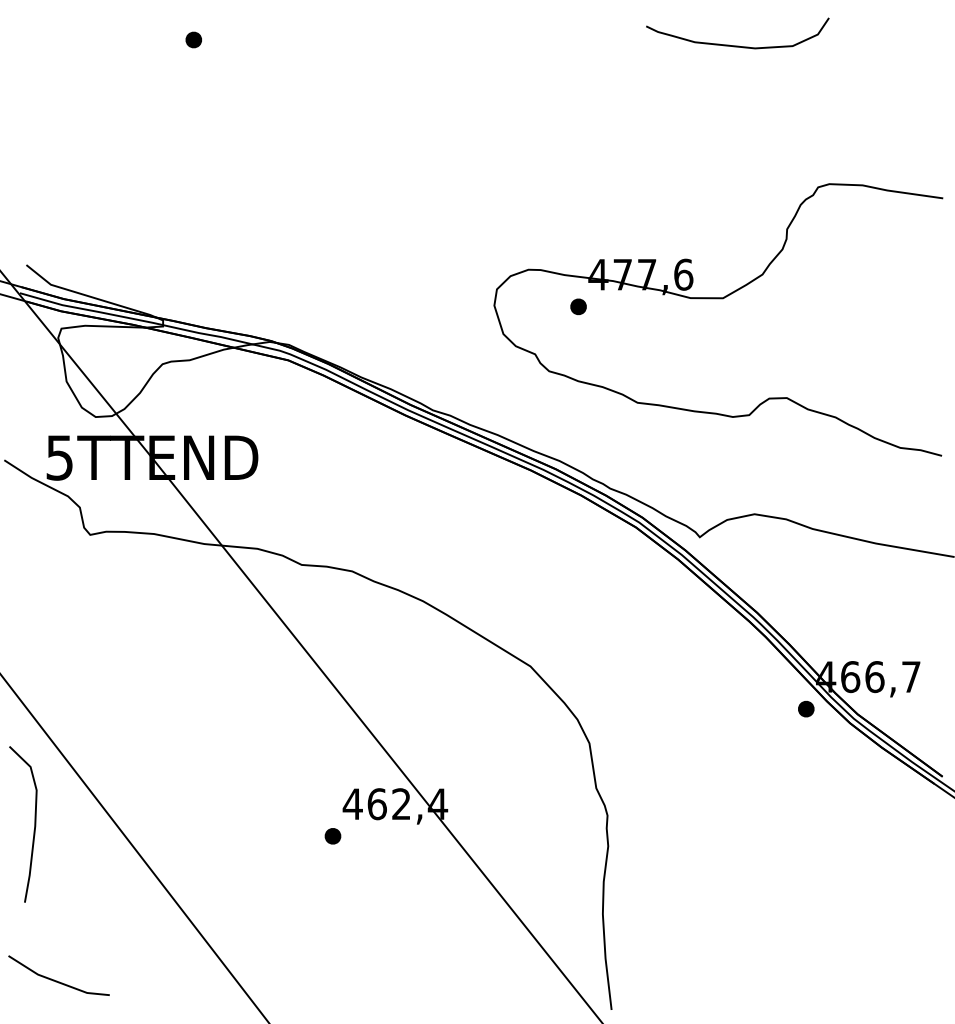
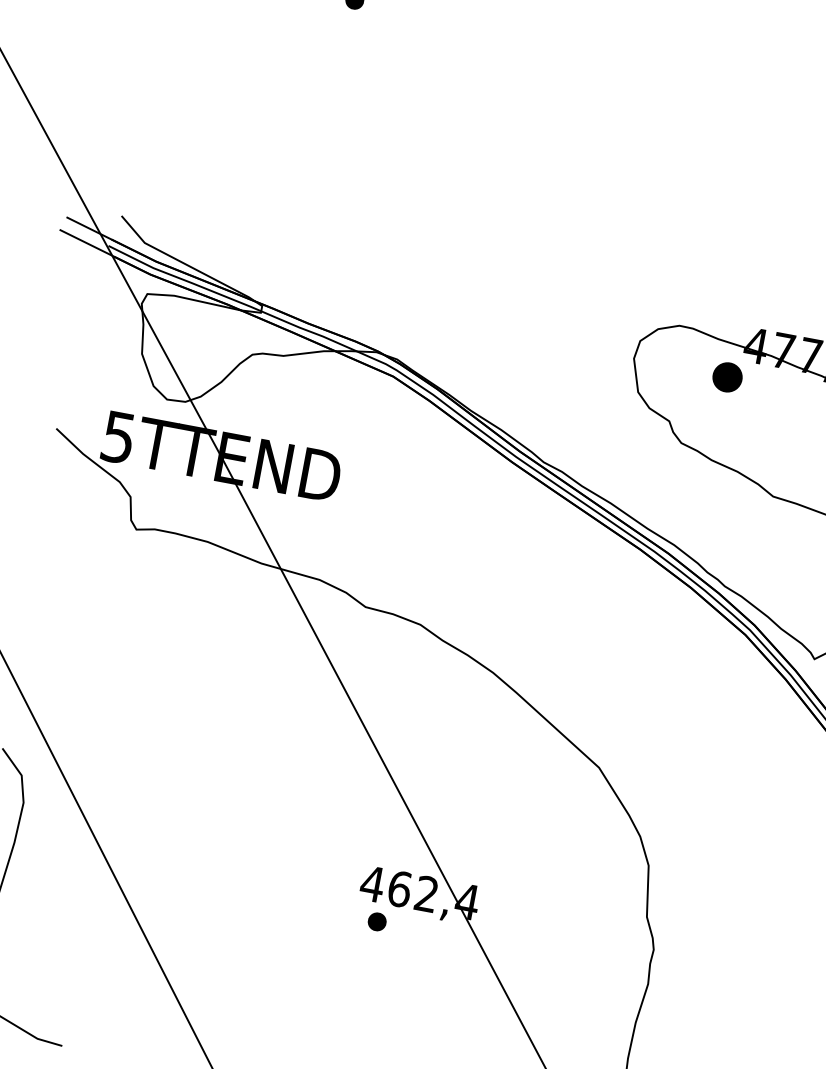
part: (578, 306) -> (727, 377), size x1.6
part: (332, 836) -> (376, 922), moved

